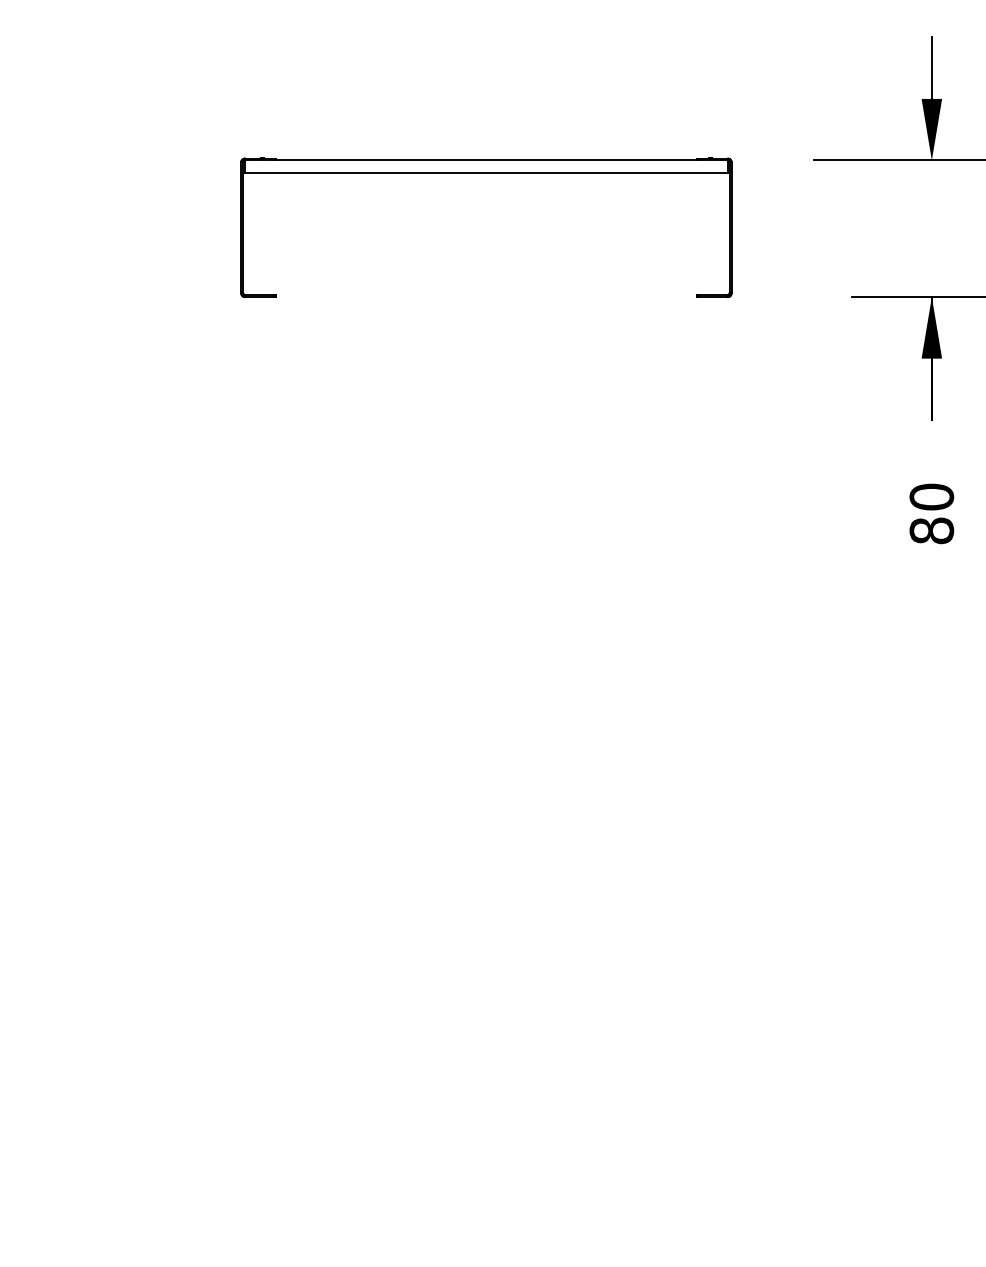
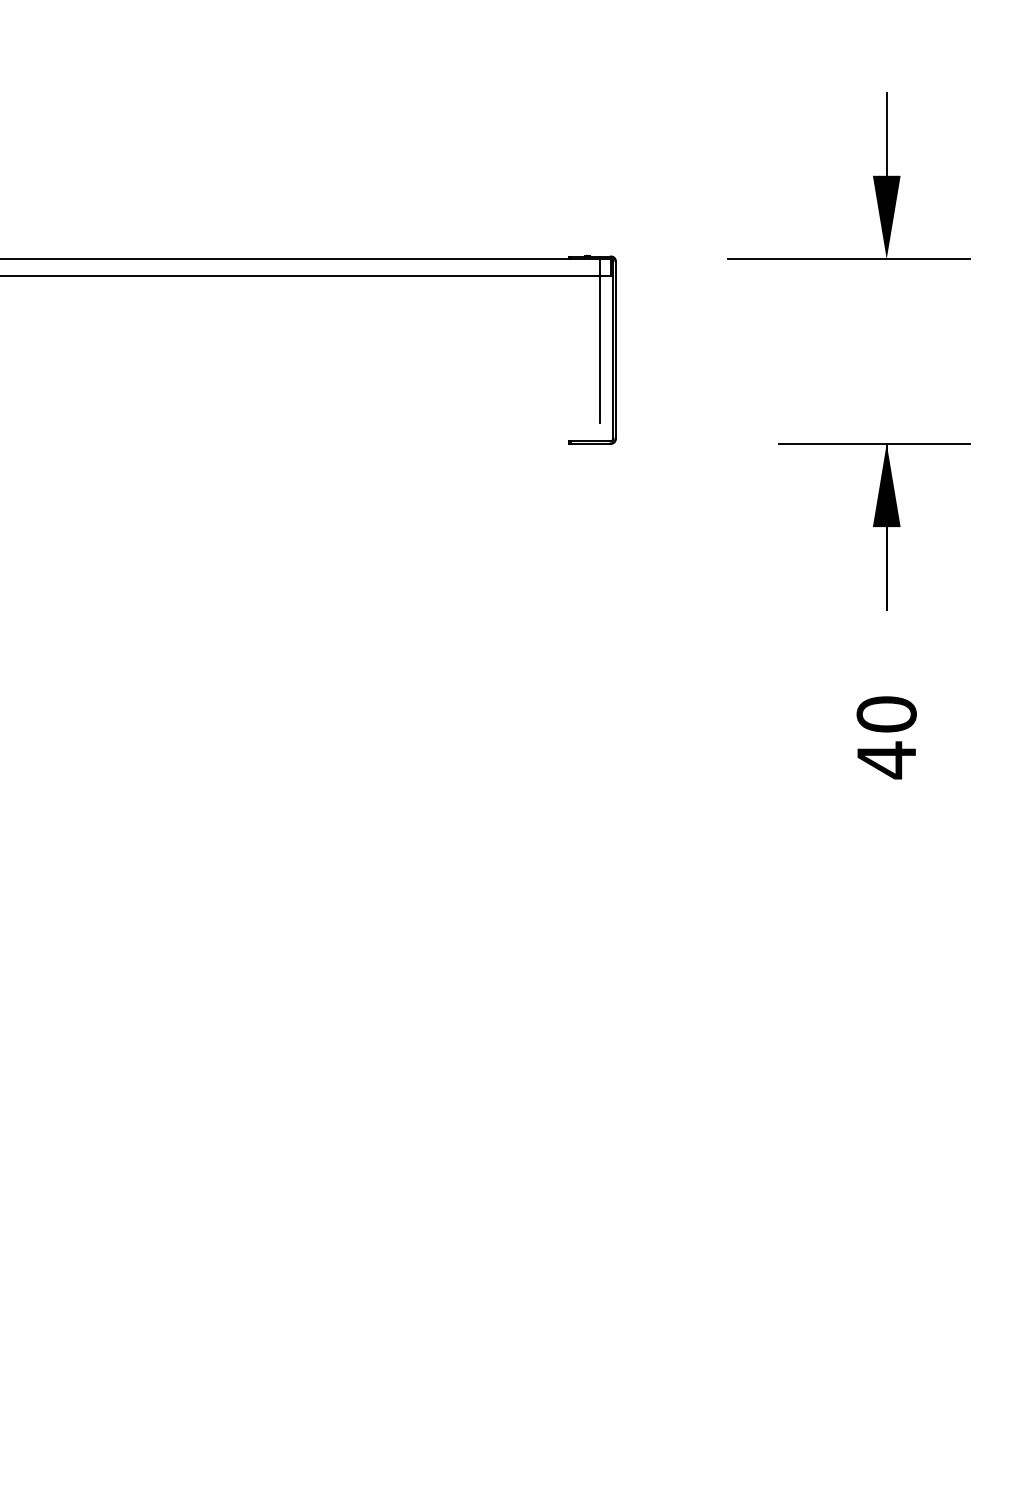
line: (720, 219) -> (600, 338), added
text: (931, 531) -> (886, 760), 80 -> 40

